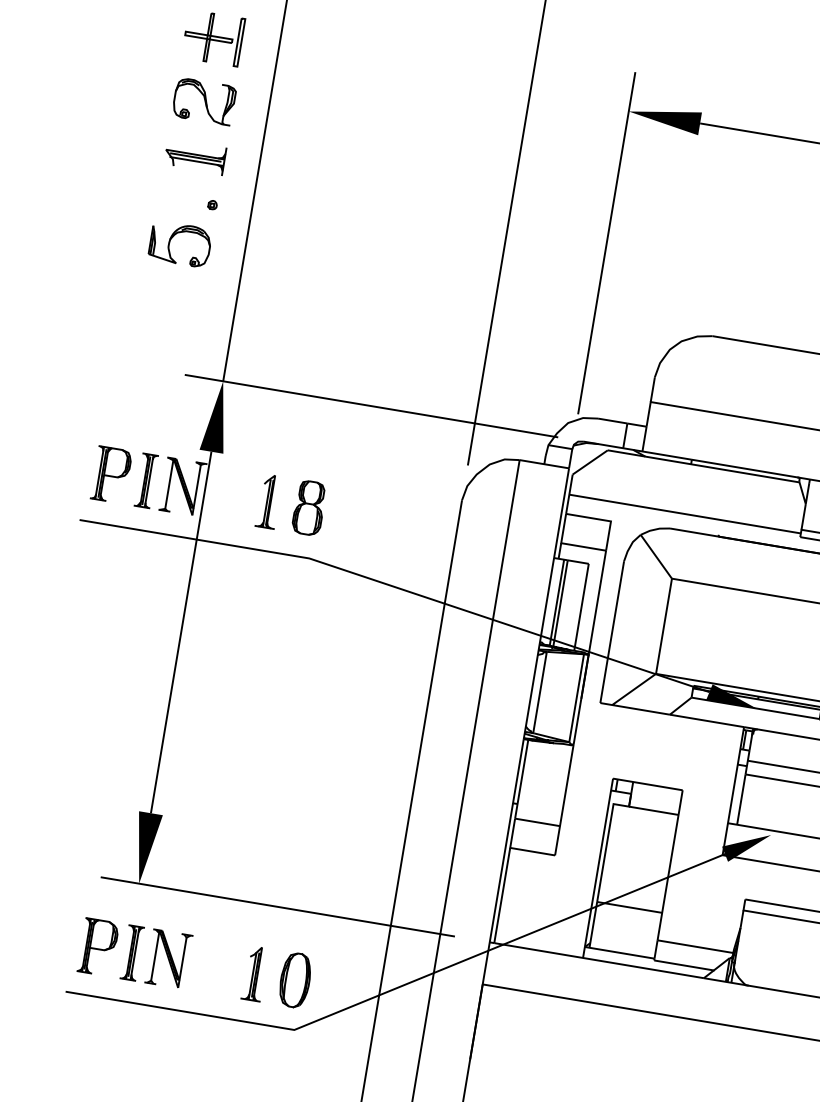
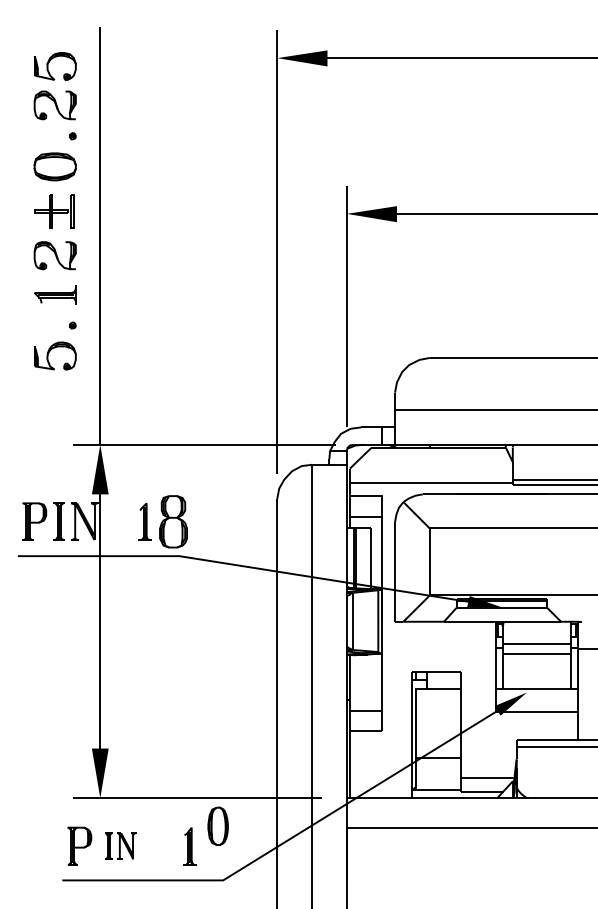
part: (309, 507) -> (173, 521), size x1.4
part: (156, 957) -> (120, 846), size x0.7
part: (294, 978) -> (217, 825), moved

